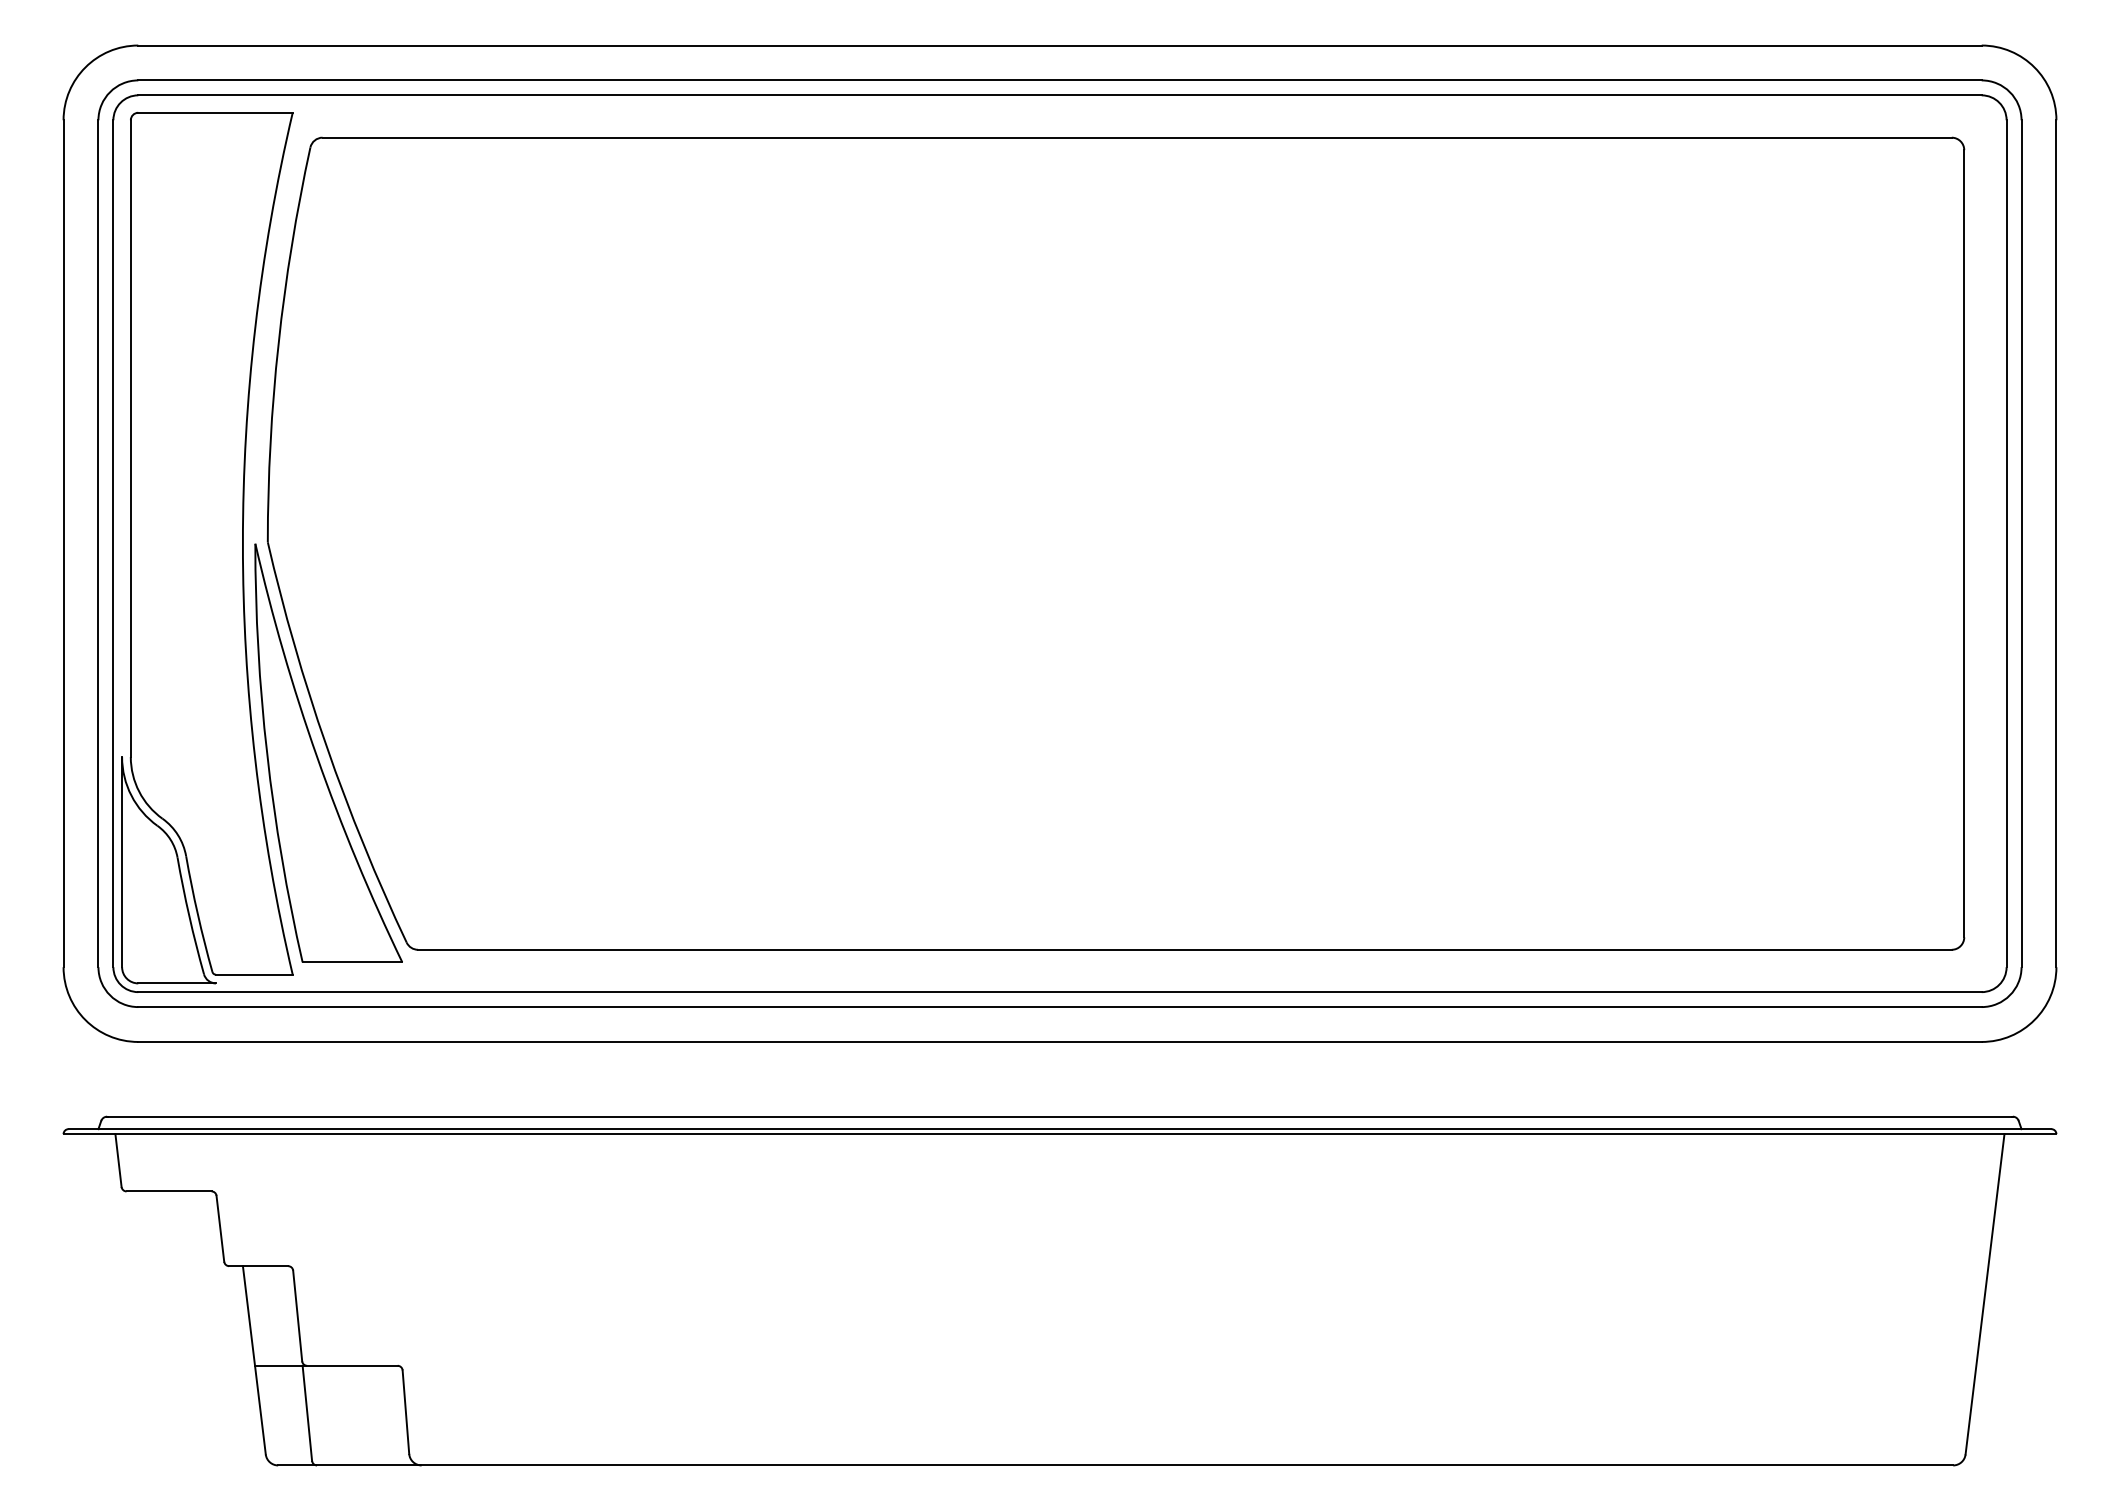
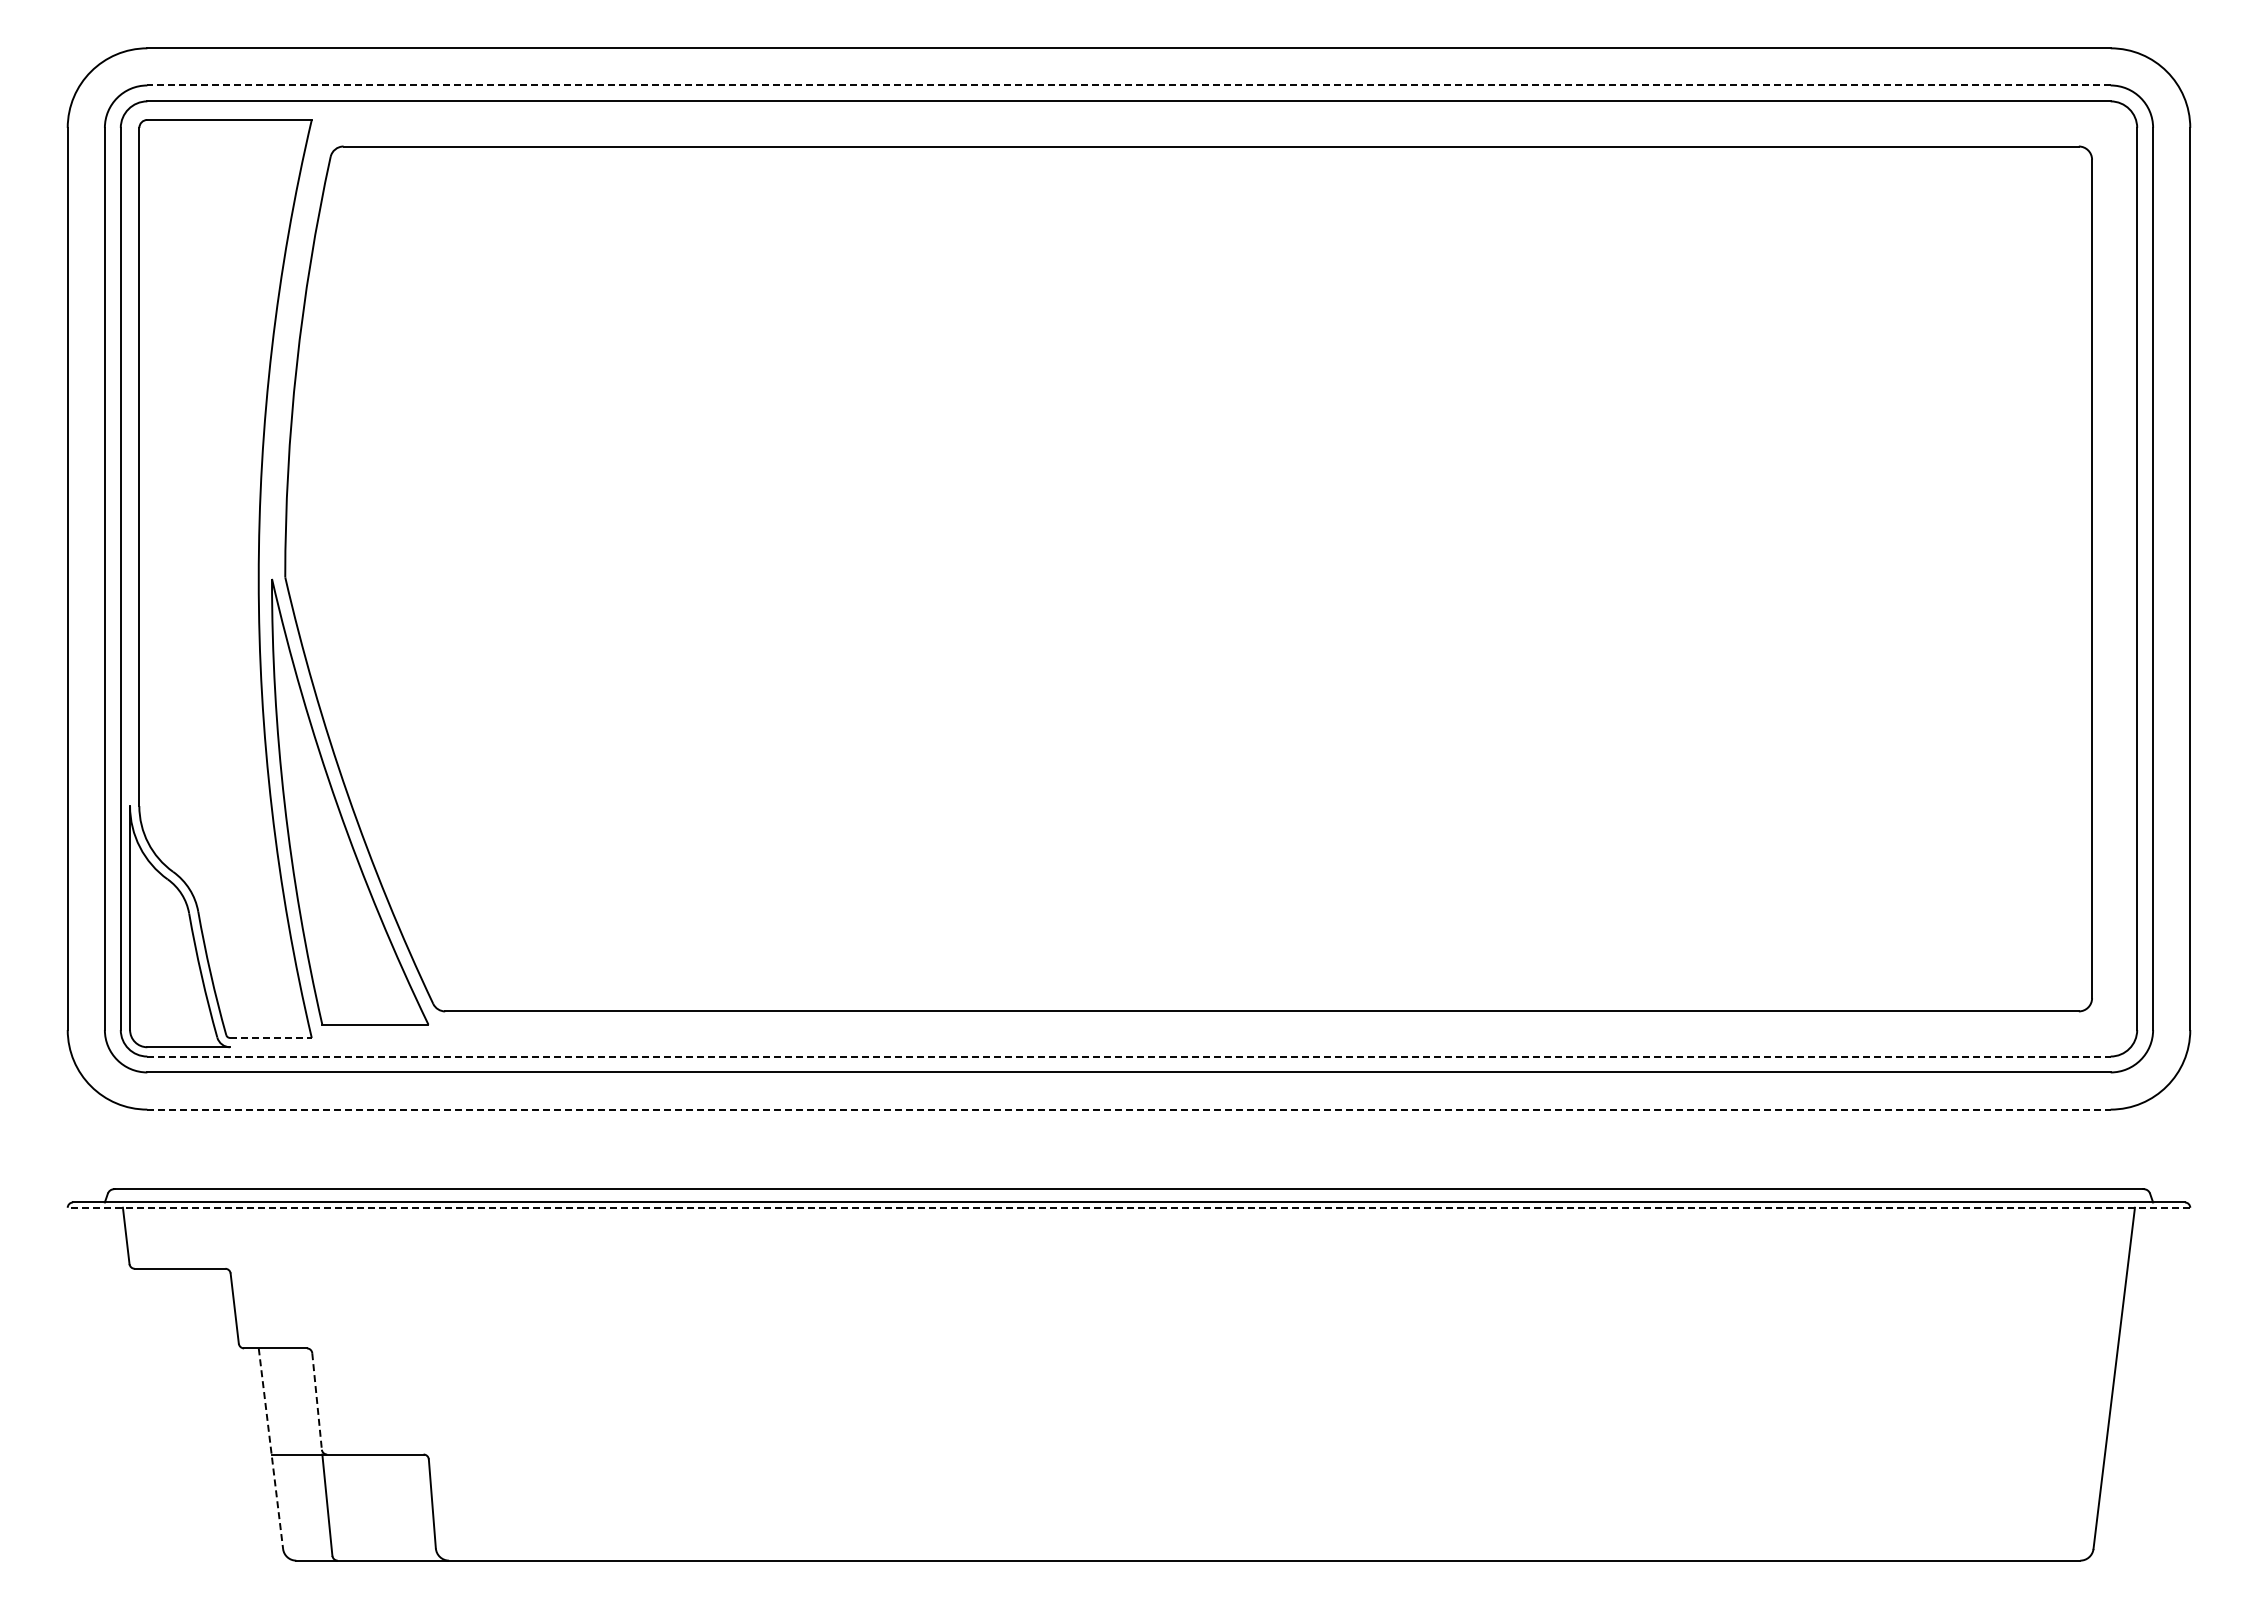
line: (1060, 80) -> (1129, 85), solid -> dashed
line: (253, 974) -> (270, 1037), solid -> dashed
line: (1060, 992) -> (1129, 1056), solid -> dashed
line: (1060, 1041) -> (1129, 1109), solid -> dashed
line: (1059, 1133) -> (1128, 1207), solid -> dashed
line: (298, 1316) -> (317, 1401), solid -> dashed
line: (254, 1361) -> (271, 1449), solid -> dashed

